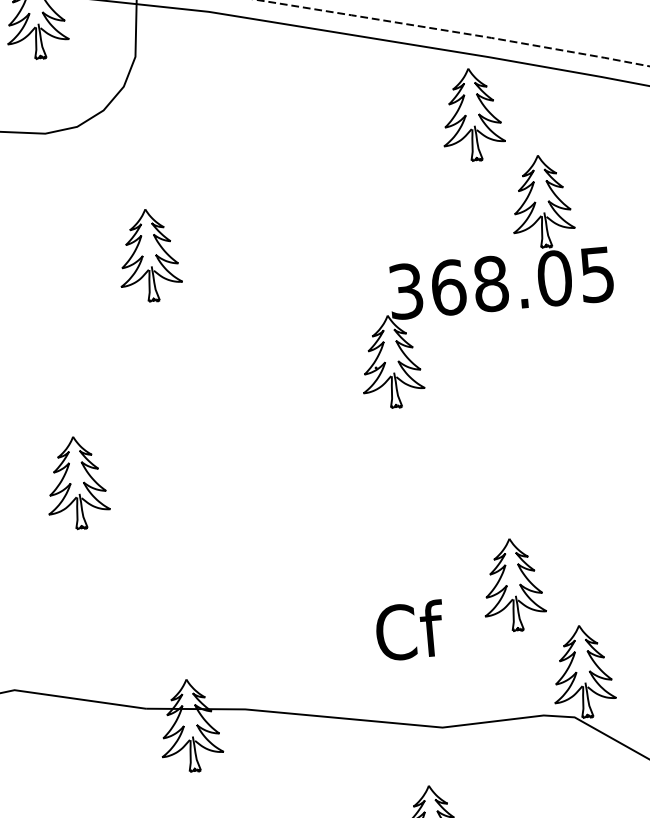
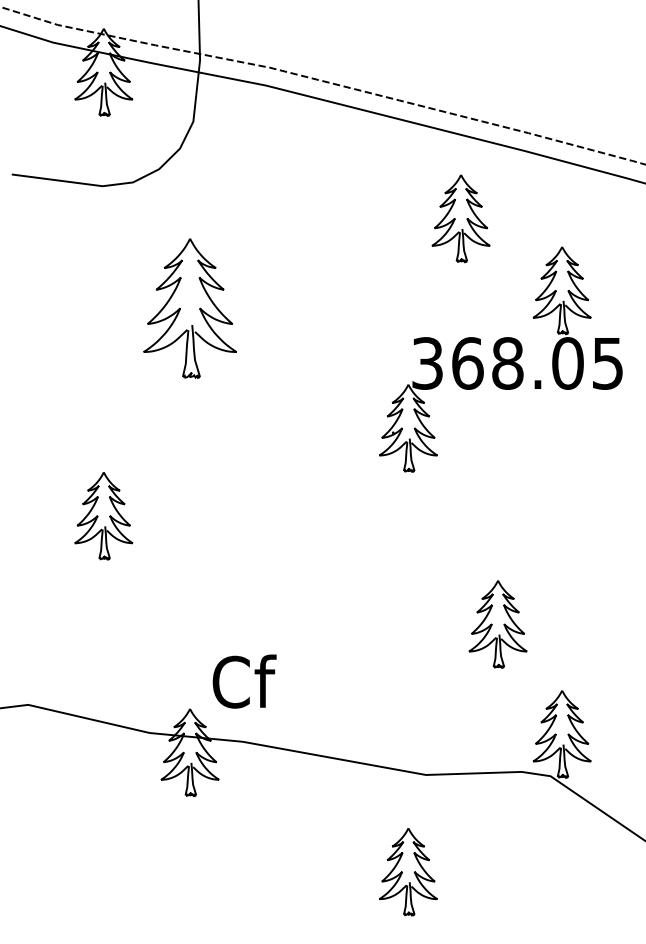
part: (471, 114) -> (460, 218), moved
part: (148, 256) -> (189, 309), size x1.6
part: (512, 585) -> (497, 624), moved
text: (410, 630) -> (244, 681), moved

